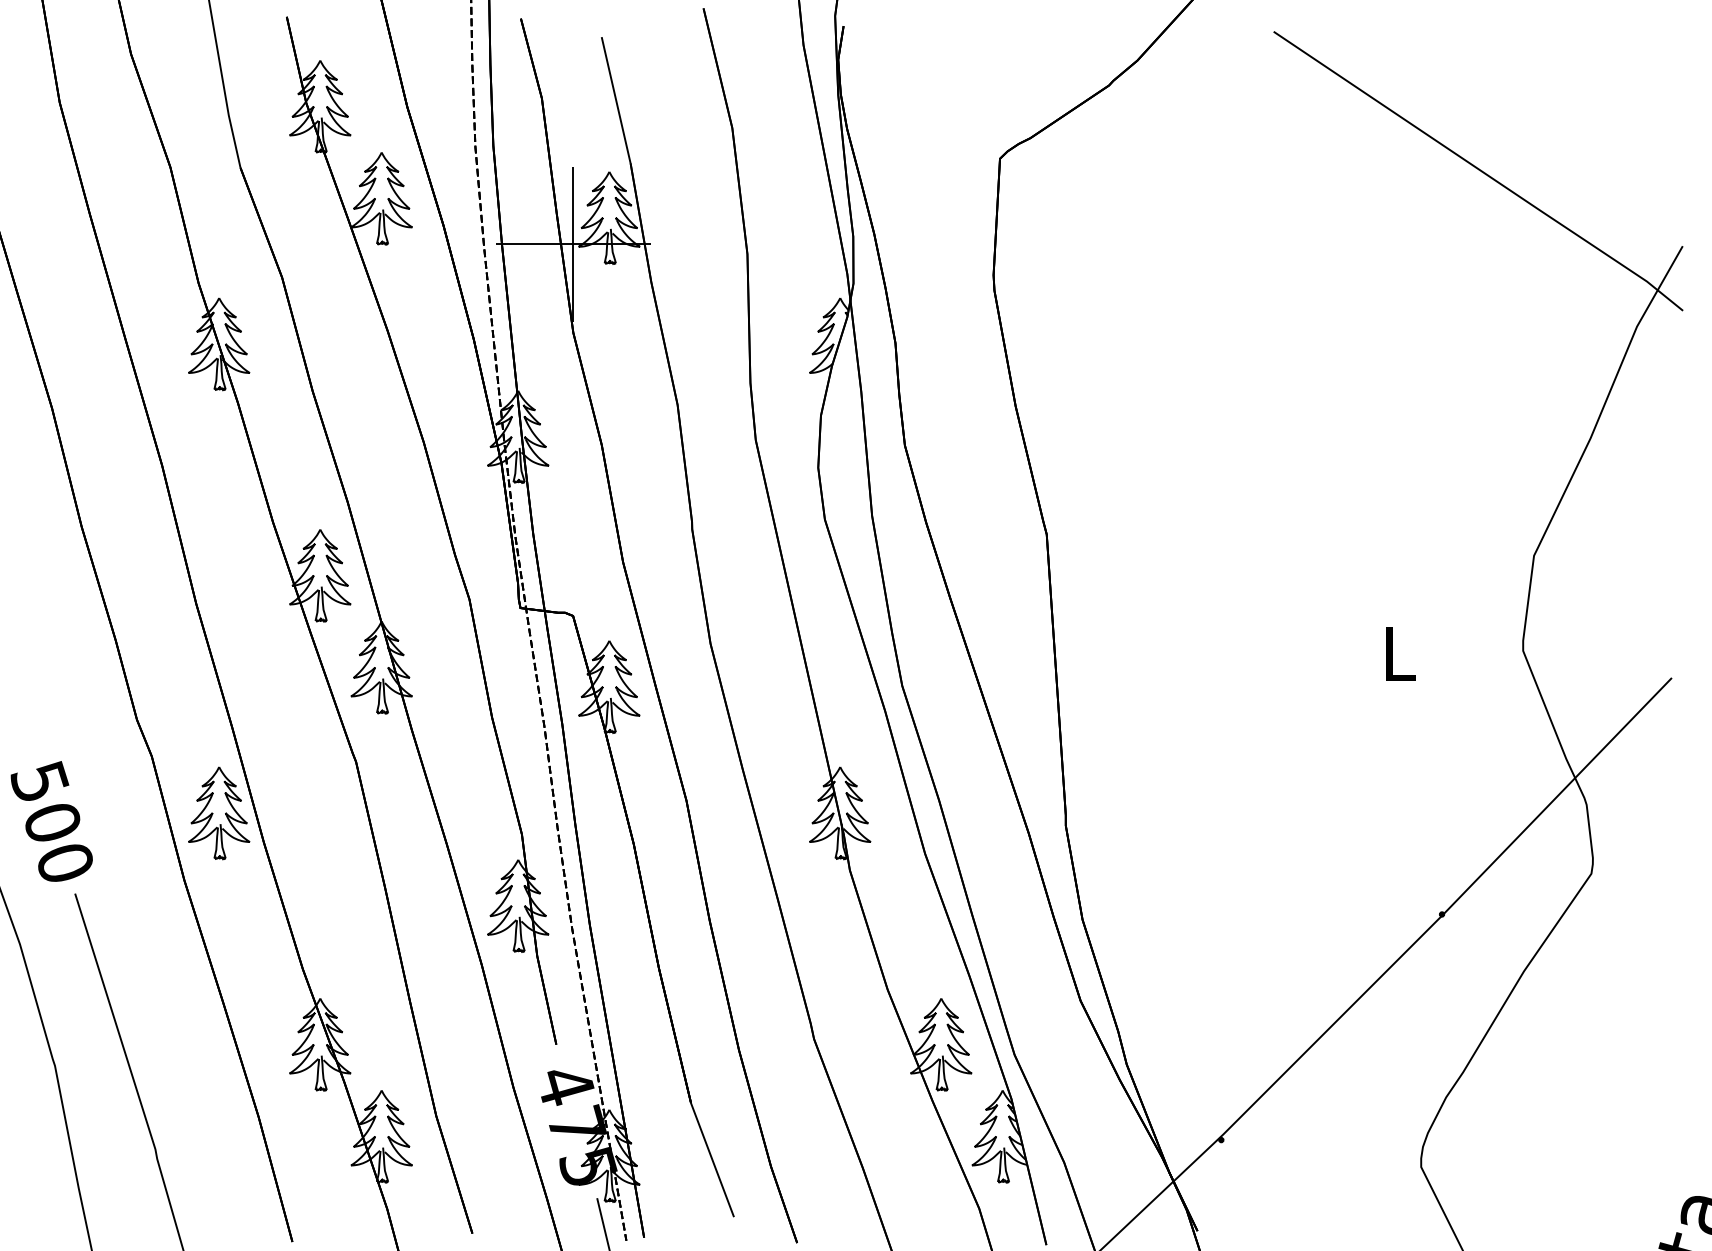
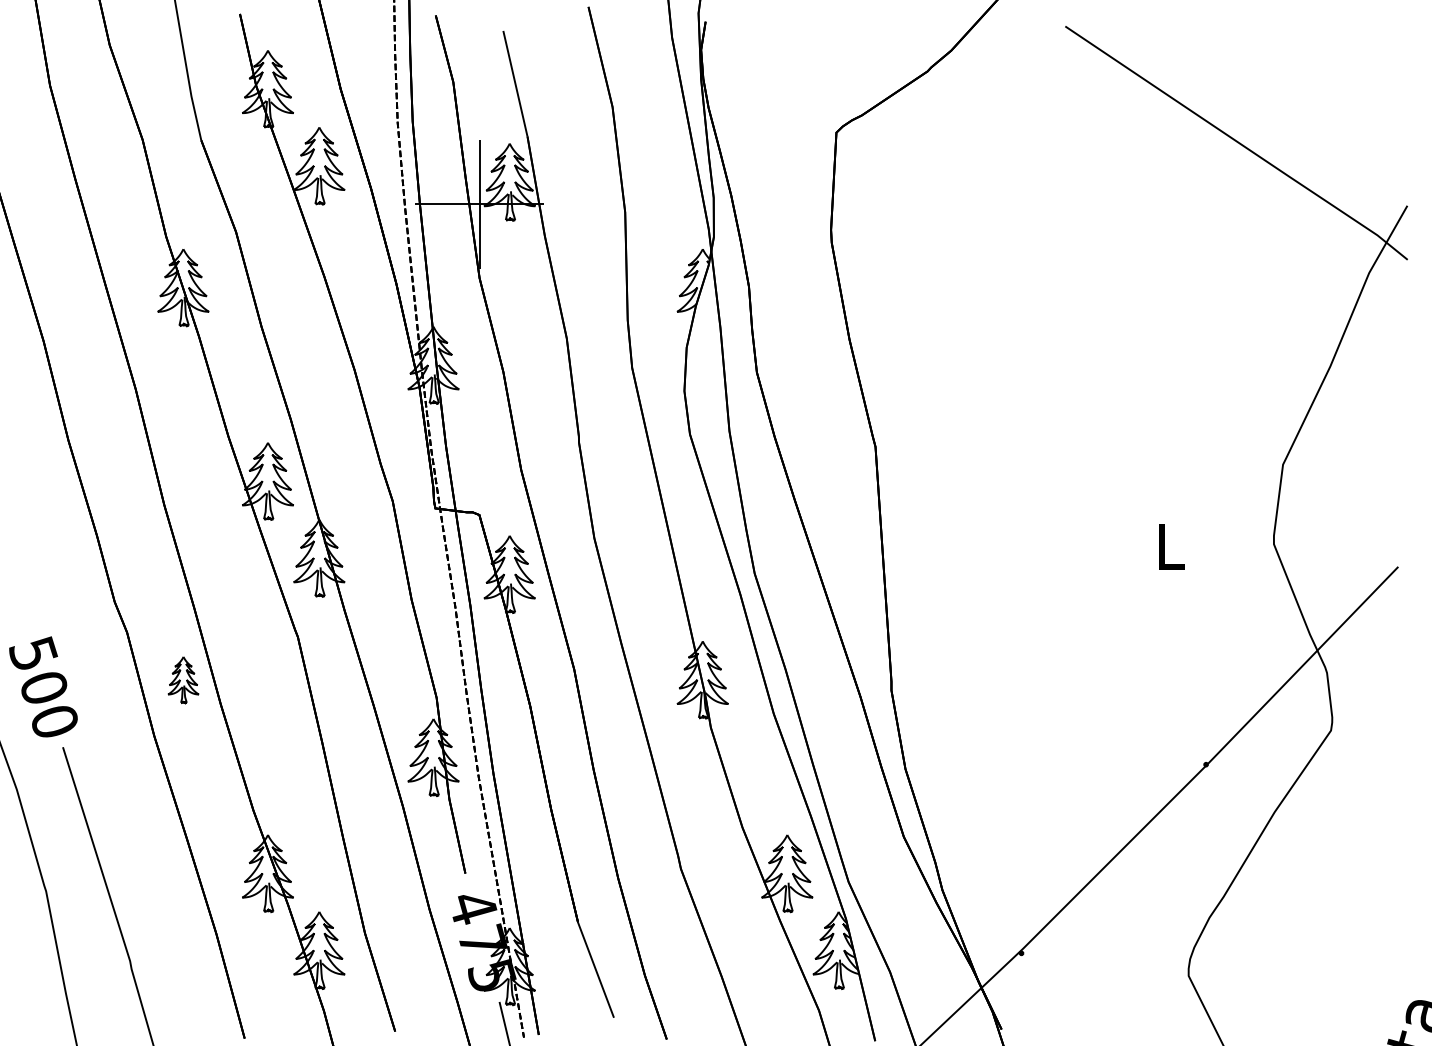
part: (219, 813) -> (183, 680), size x0.6

